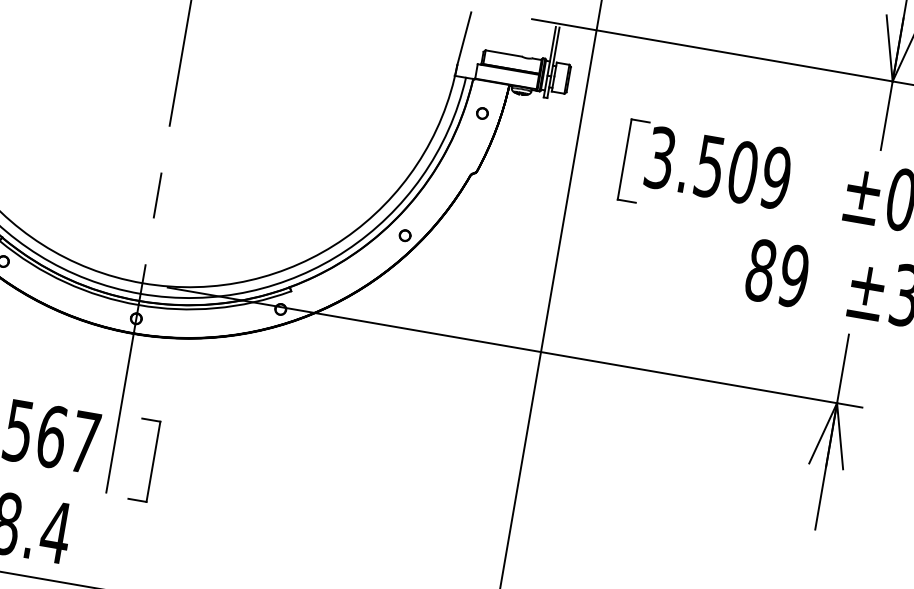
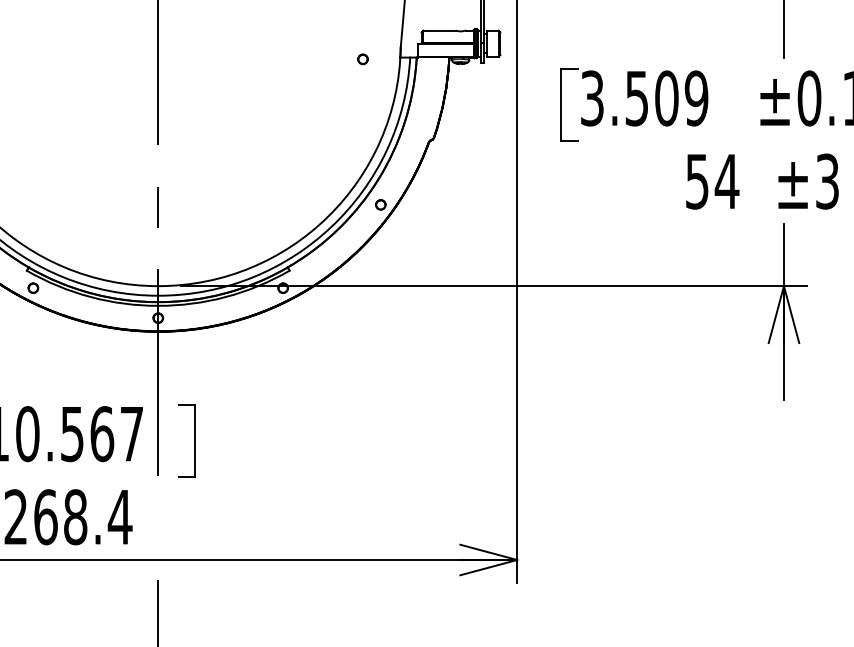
part: (481, 113) -> (362, 59), moved
text: (777, 273) -> (712, 181), 89 -> 54

